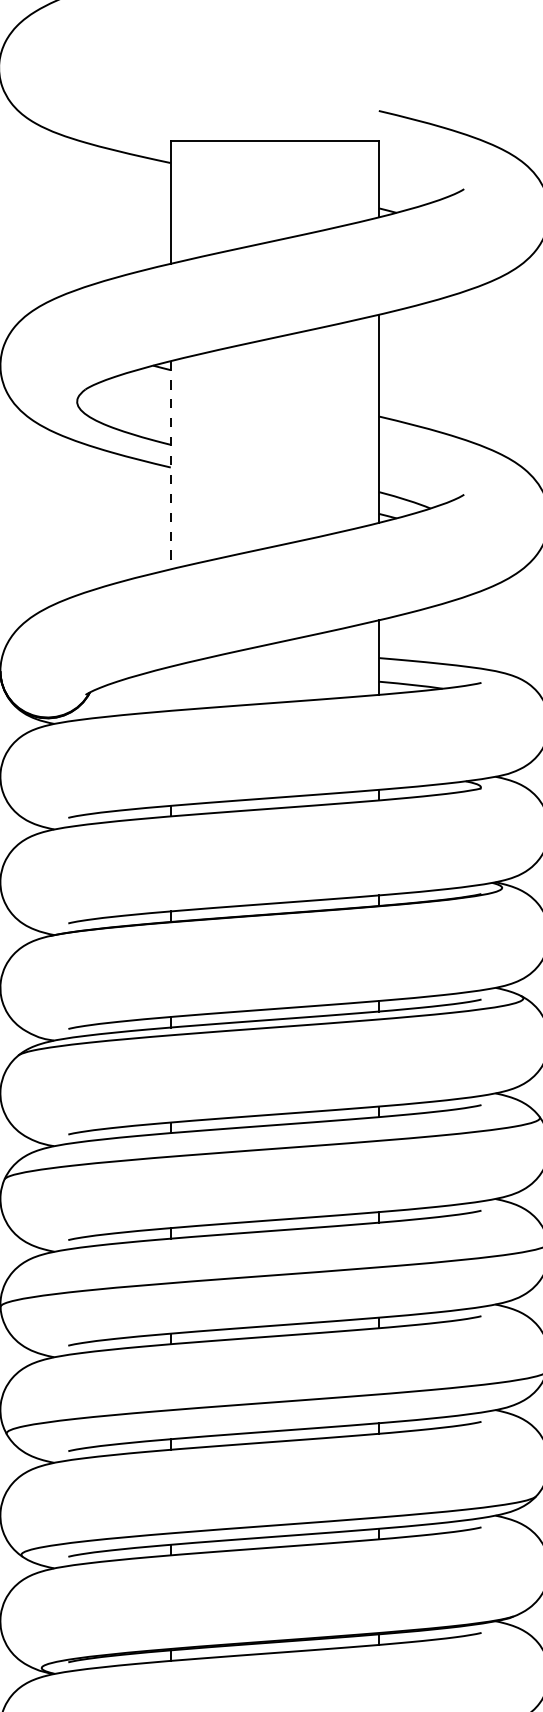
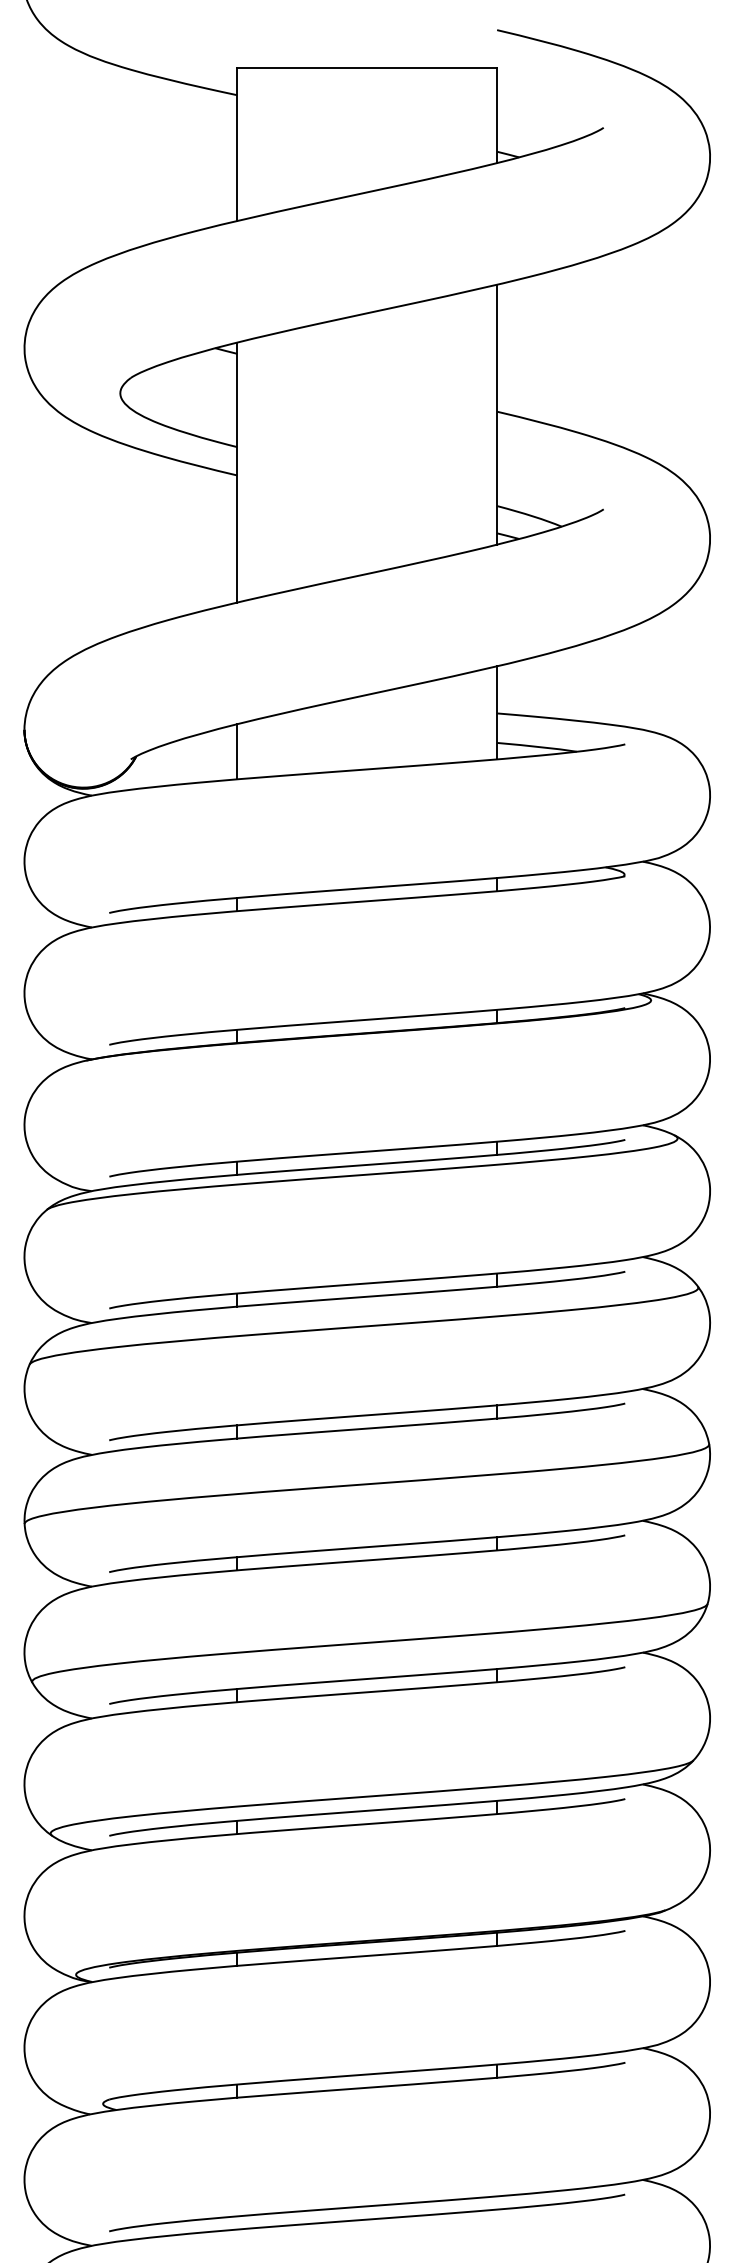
line: (170, 465) -> (237, 472), dashed -> solid
line: (170, 688) -> (237, 751), added

